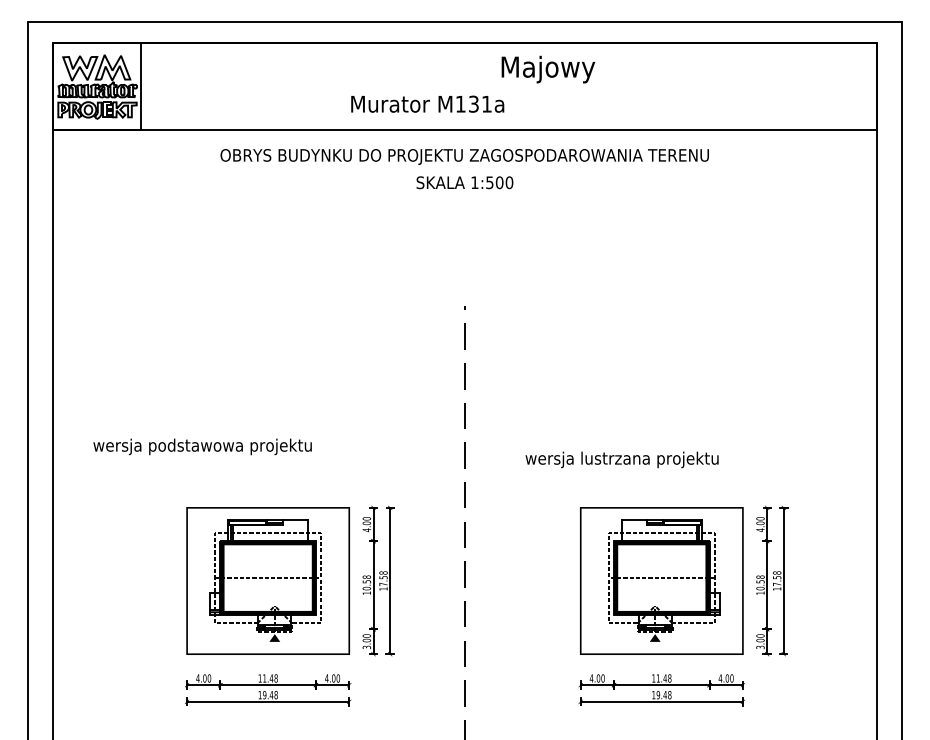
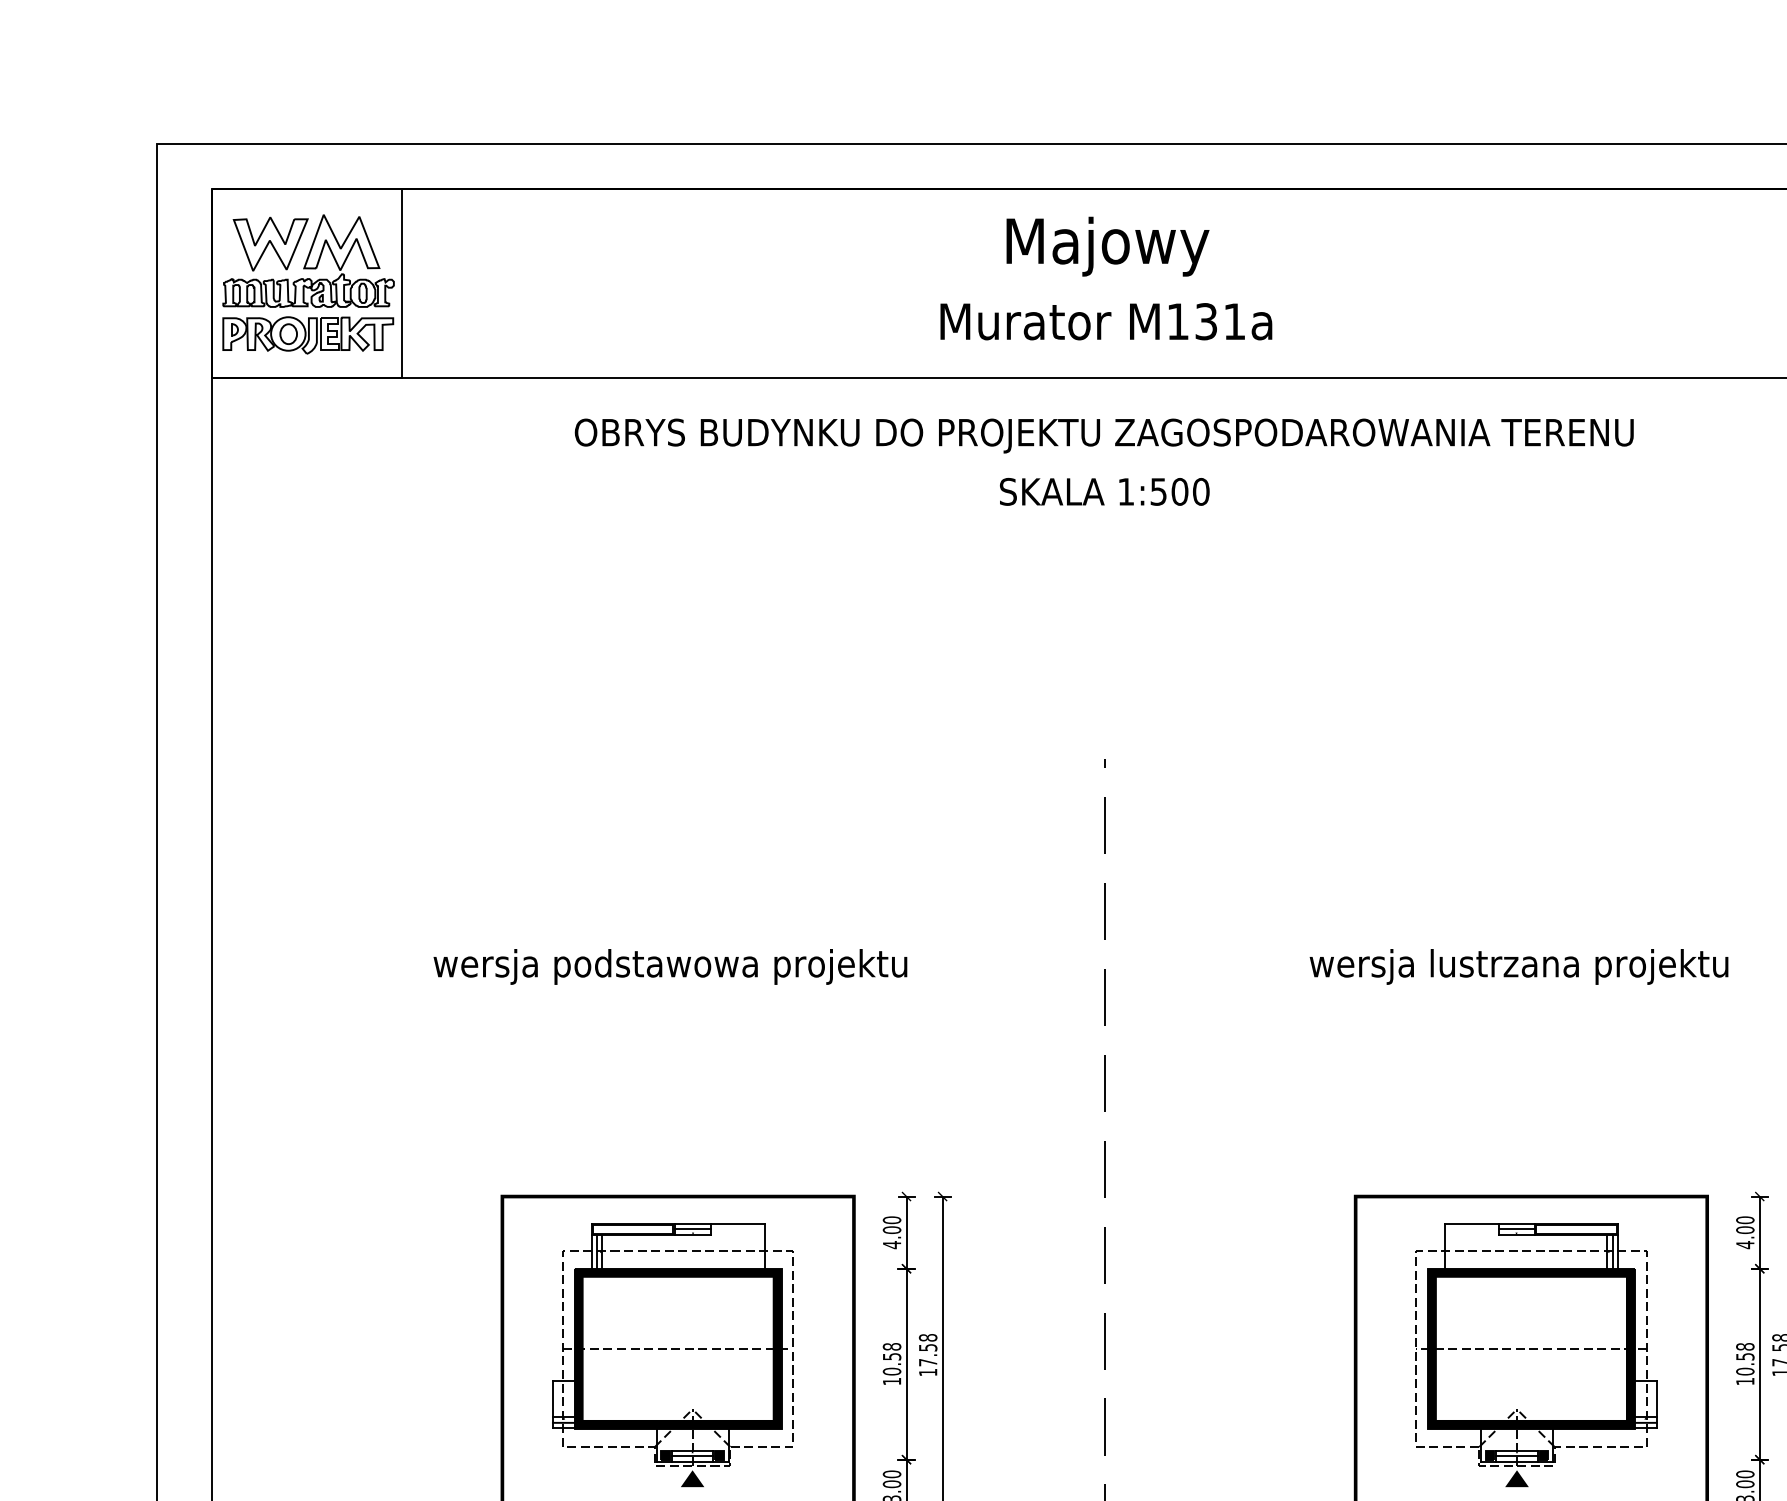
text: (548, 69) -> (1108, 246), moved
text: (427, 103) -> (1105, 320), moved
text: (202, 446) -> (670, 966), moved
text: (621, 459) -> (1517, 966), moved

